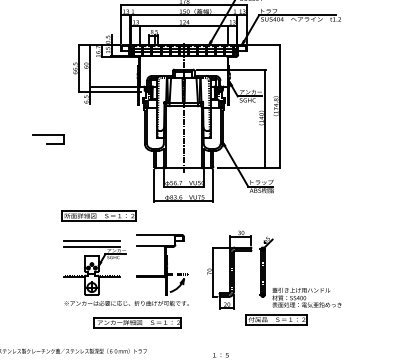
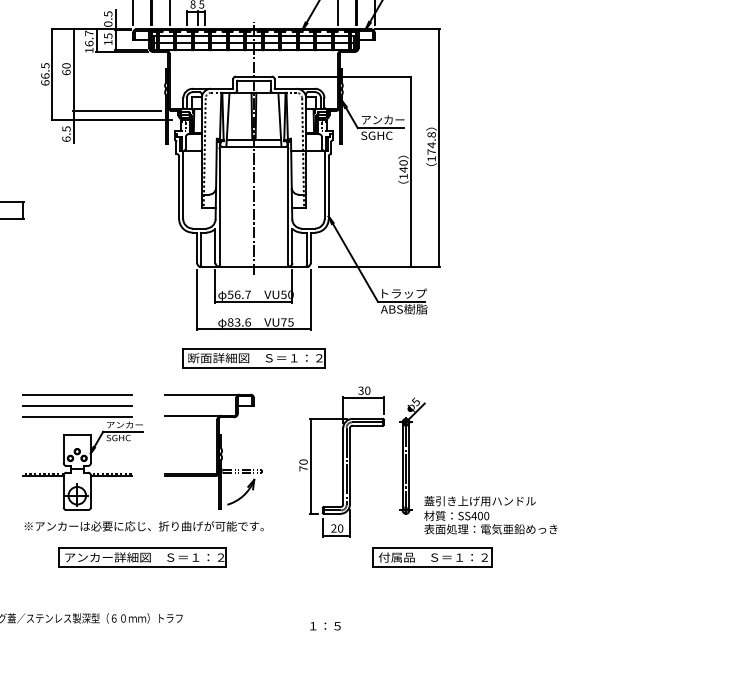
part: (98, 215) -> (253, 357), moved
line: (91, 234) -> (76, 393), added
part: (137, 322) -> (141, 557), moved

